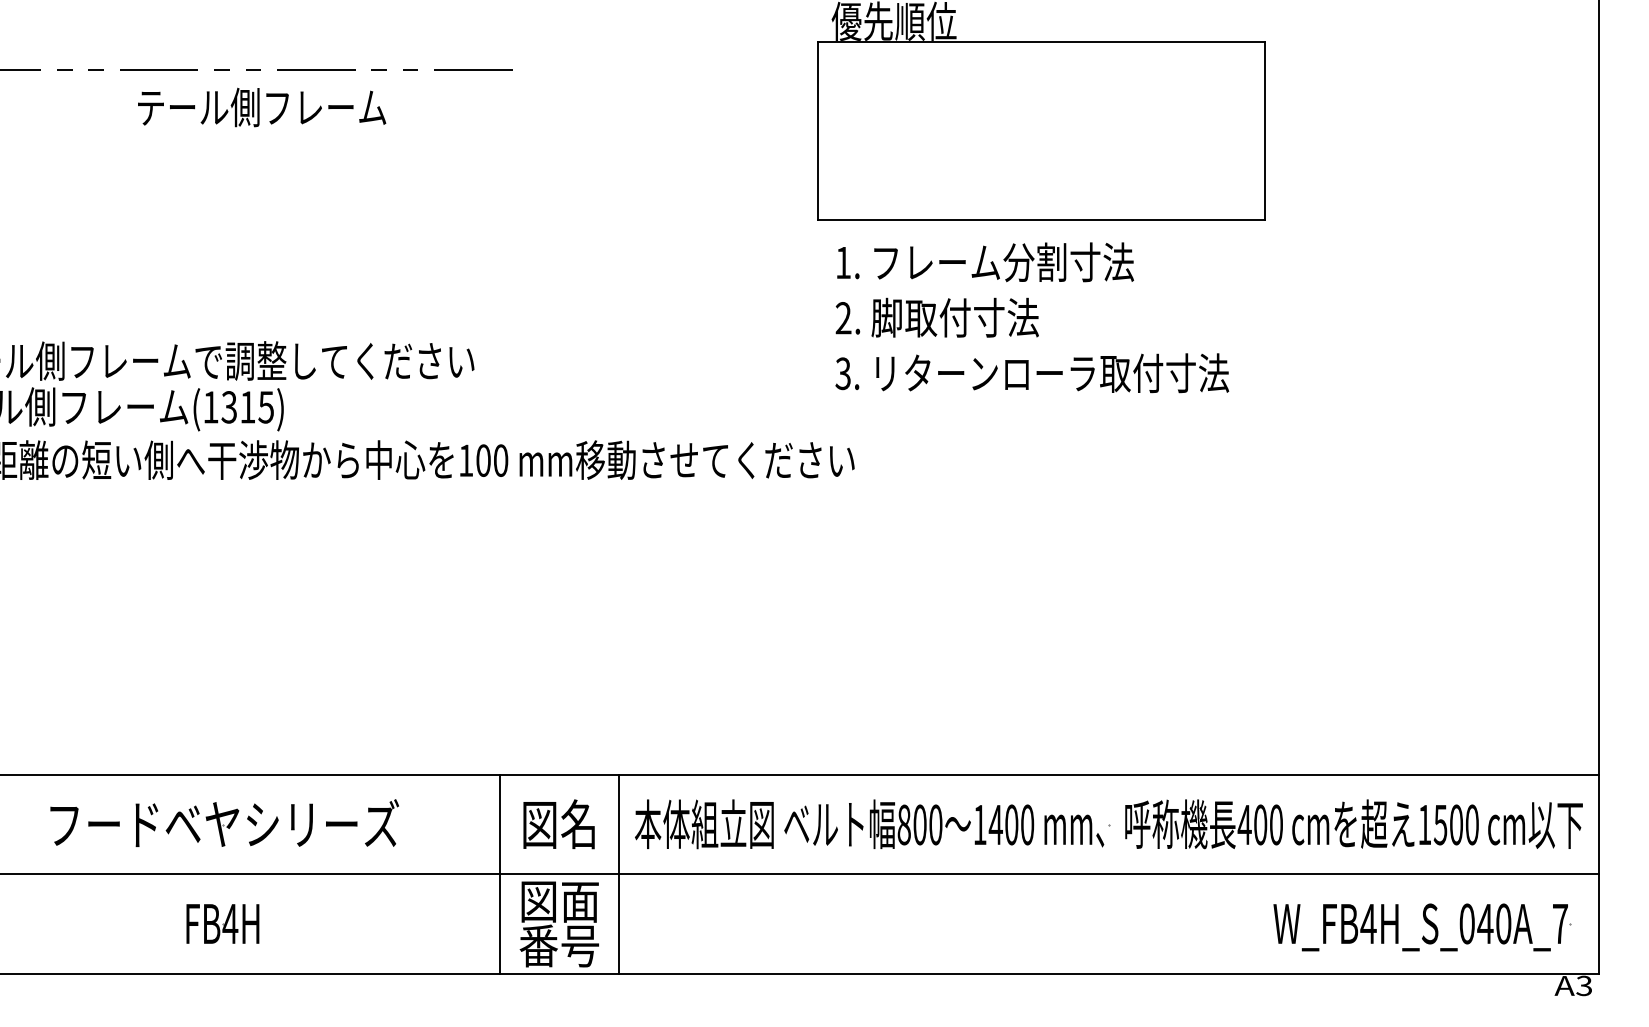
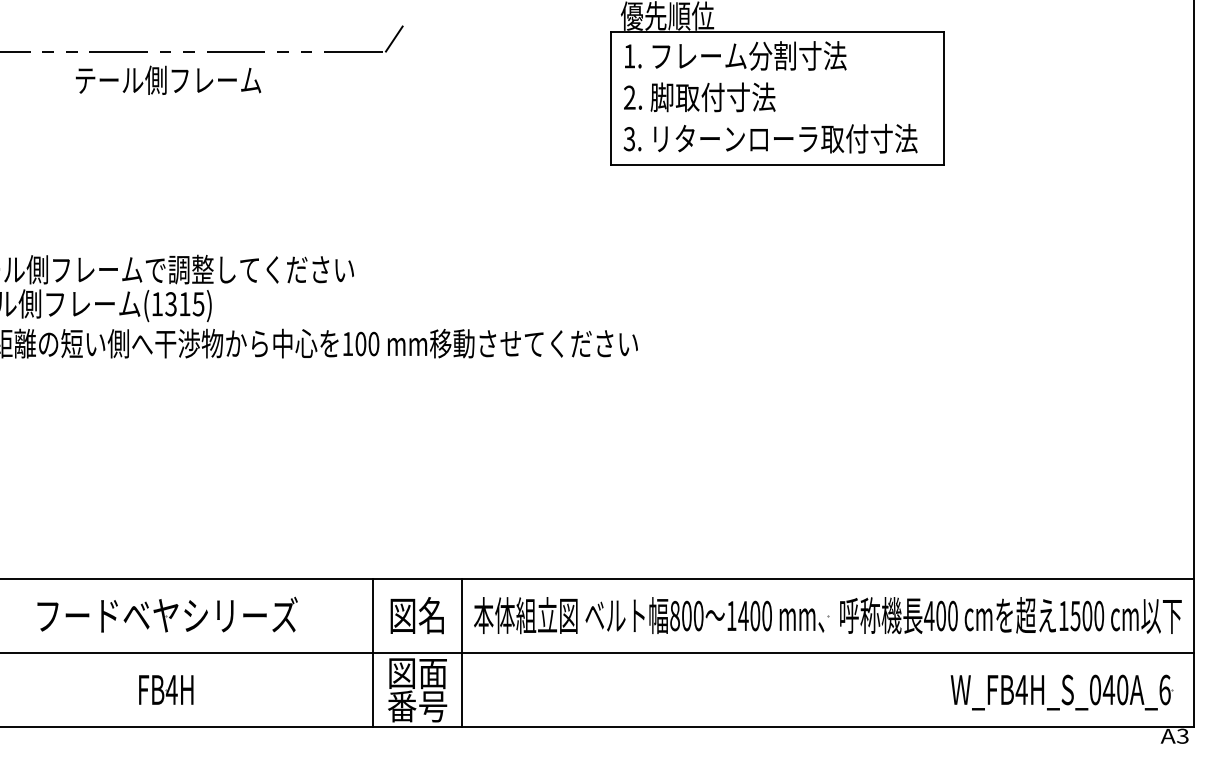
line: (528, 51) -> (394, 38), added
text: (262, 106) -> (168, 79), moved
text: (1032, 317) -> (770, 97), moved
text: (1559, 923) -> (1164, 689), W_FB4H_S_040A_7 -> W_FB4H_S_040A_6

